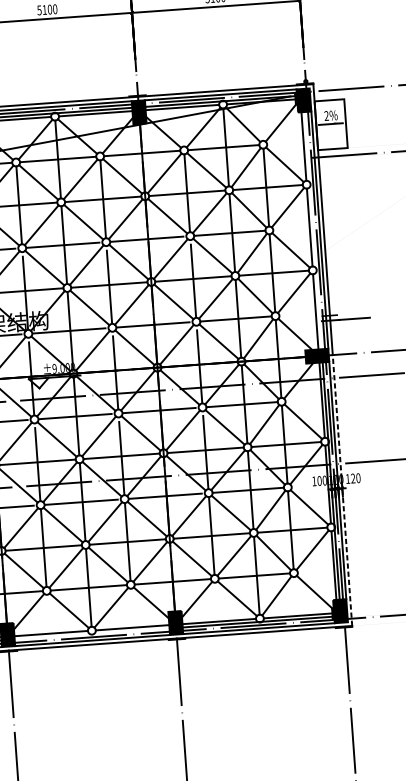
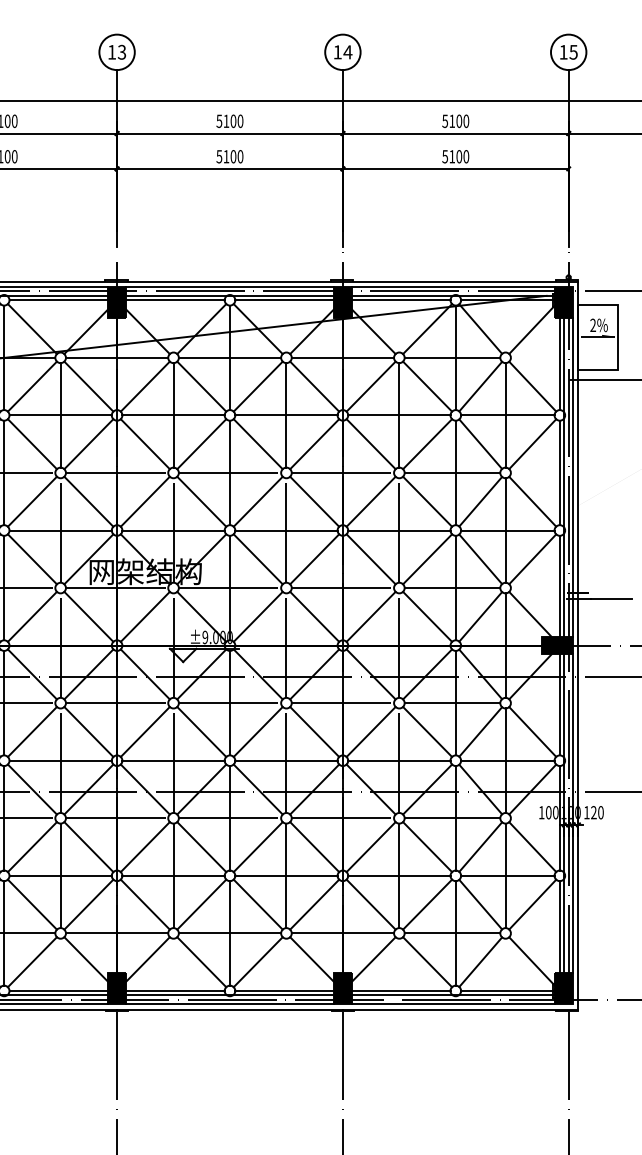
line: (313, 230) -> (564, 477), added
line: (342, 490) -> (578, 827), dashed -> solid
line: (91, 634) -> (229, 995), added

